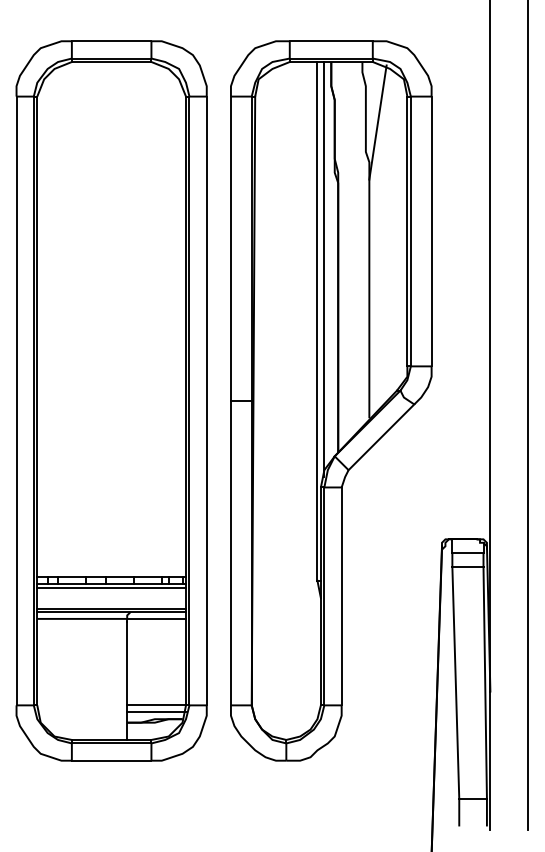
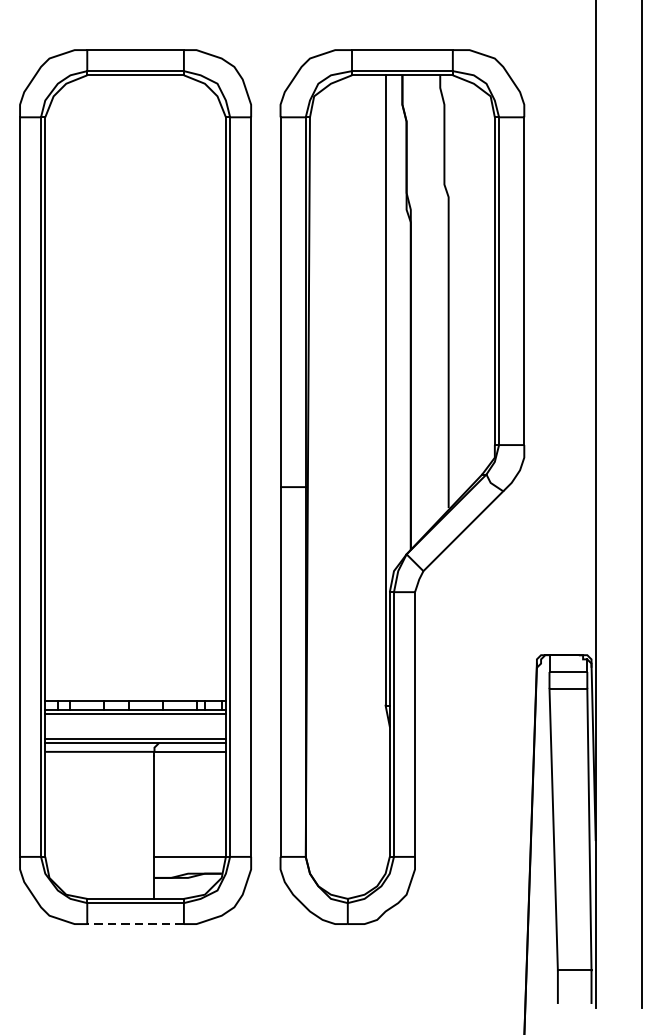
line: (377, 122) -> (458, 148), removed
line: (324, 269) -> (394, 327), removed
line: (156, 712) -> (190, 865), removed
line: (111, 760) -> (135, 923), solid -> dashed

